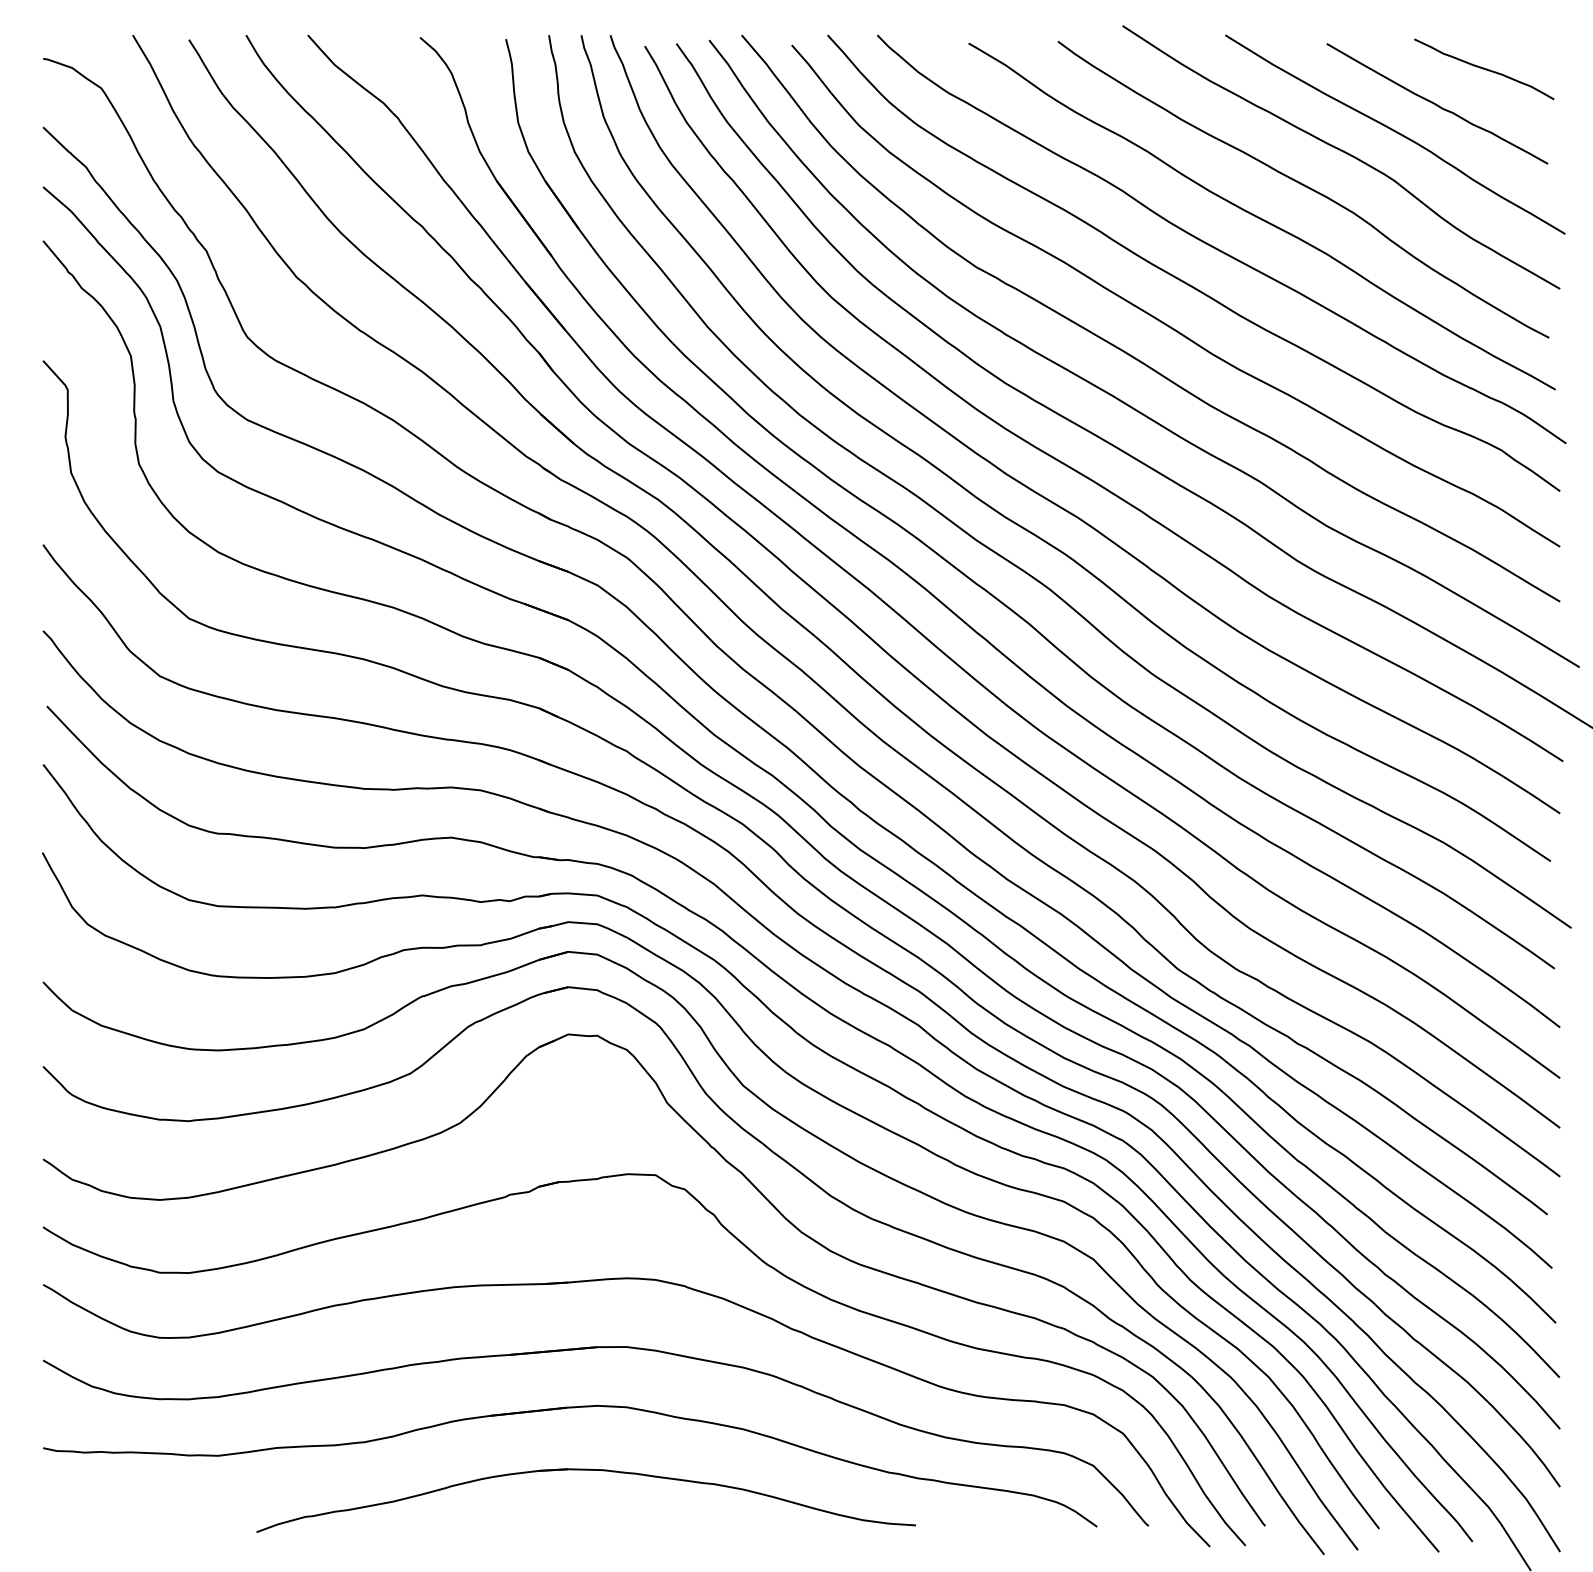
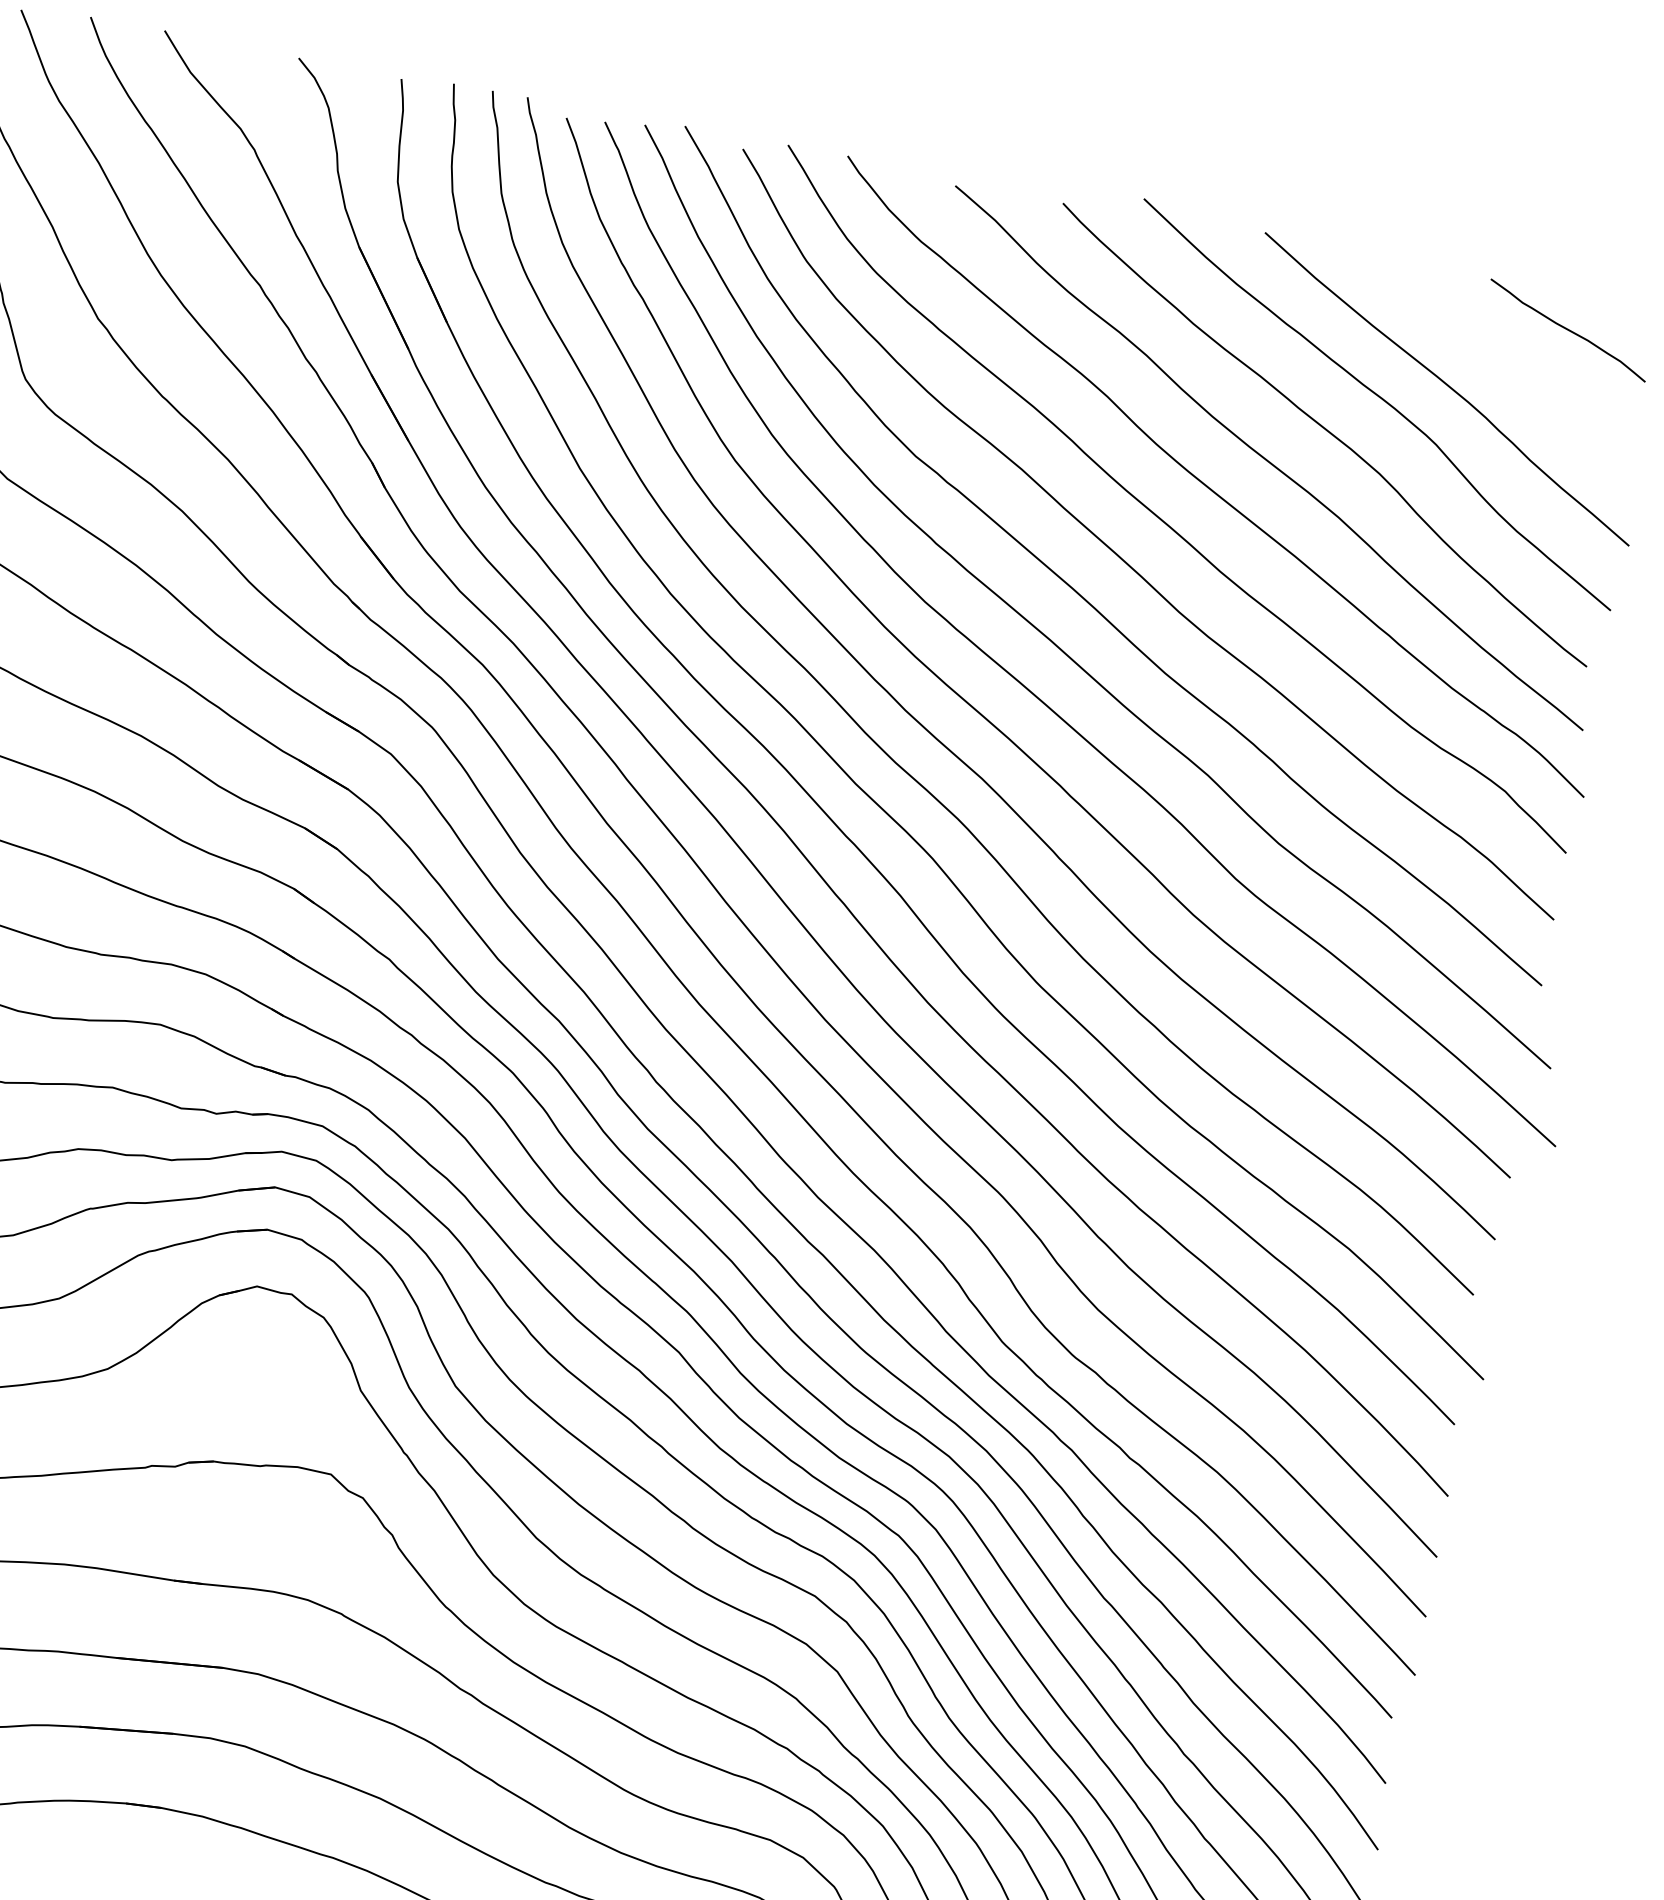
curve: (1436, 103) -> (1503, 361), removed

